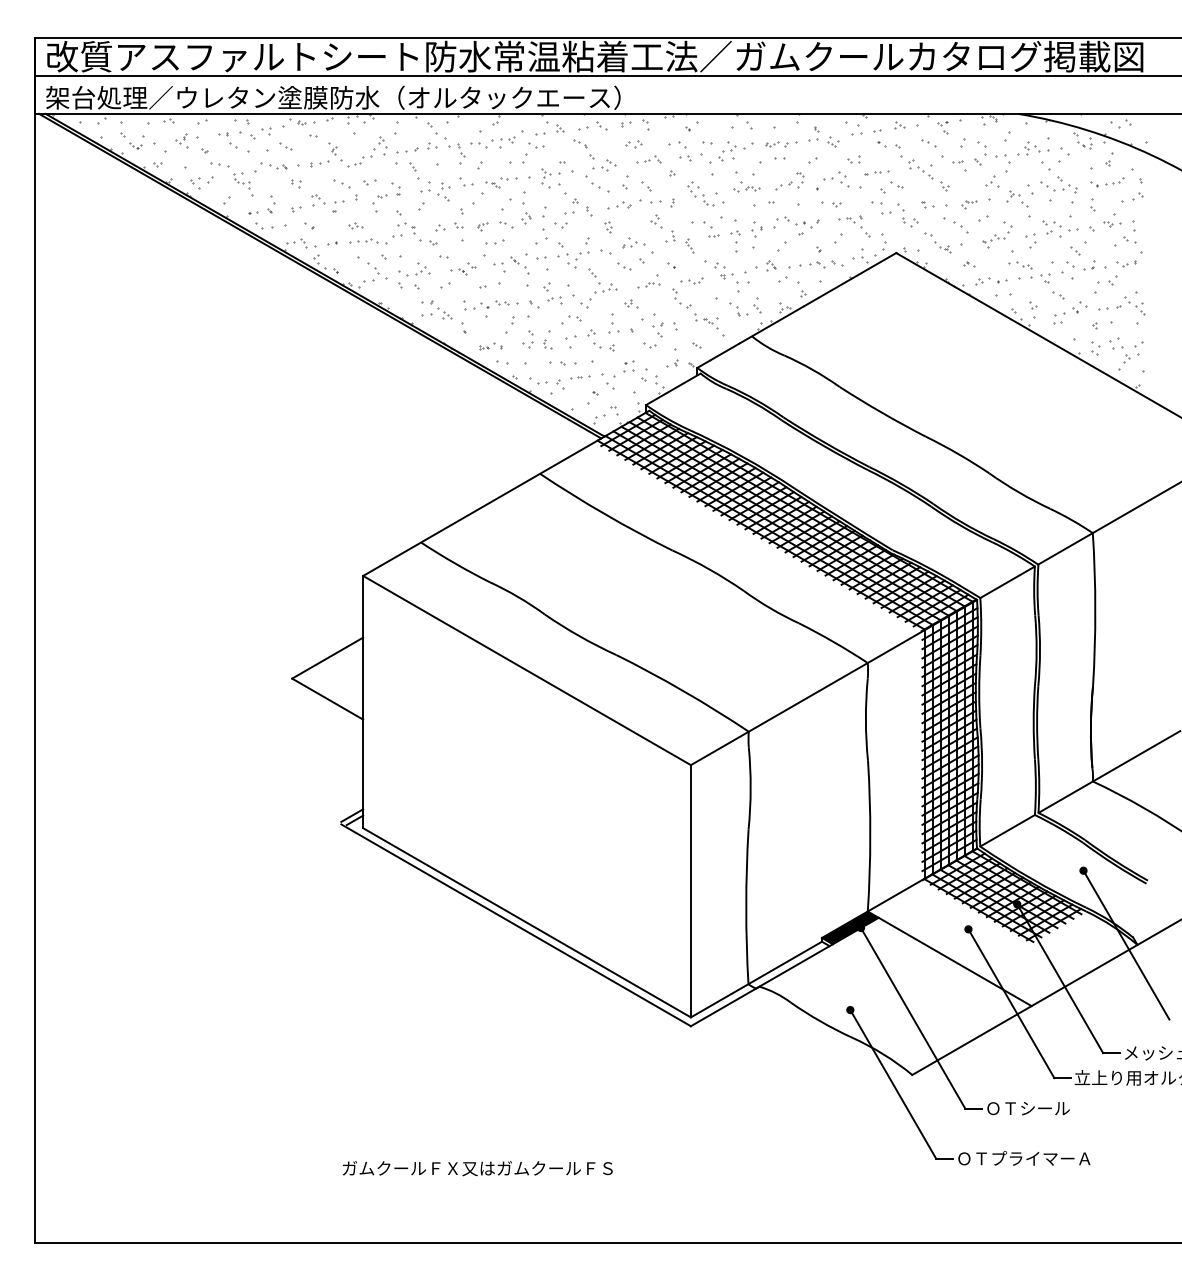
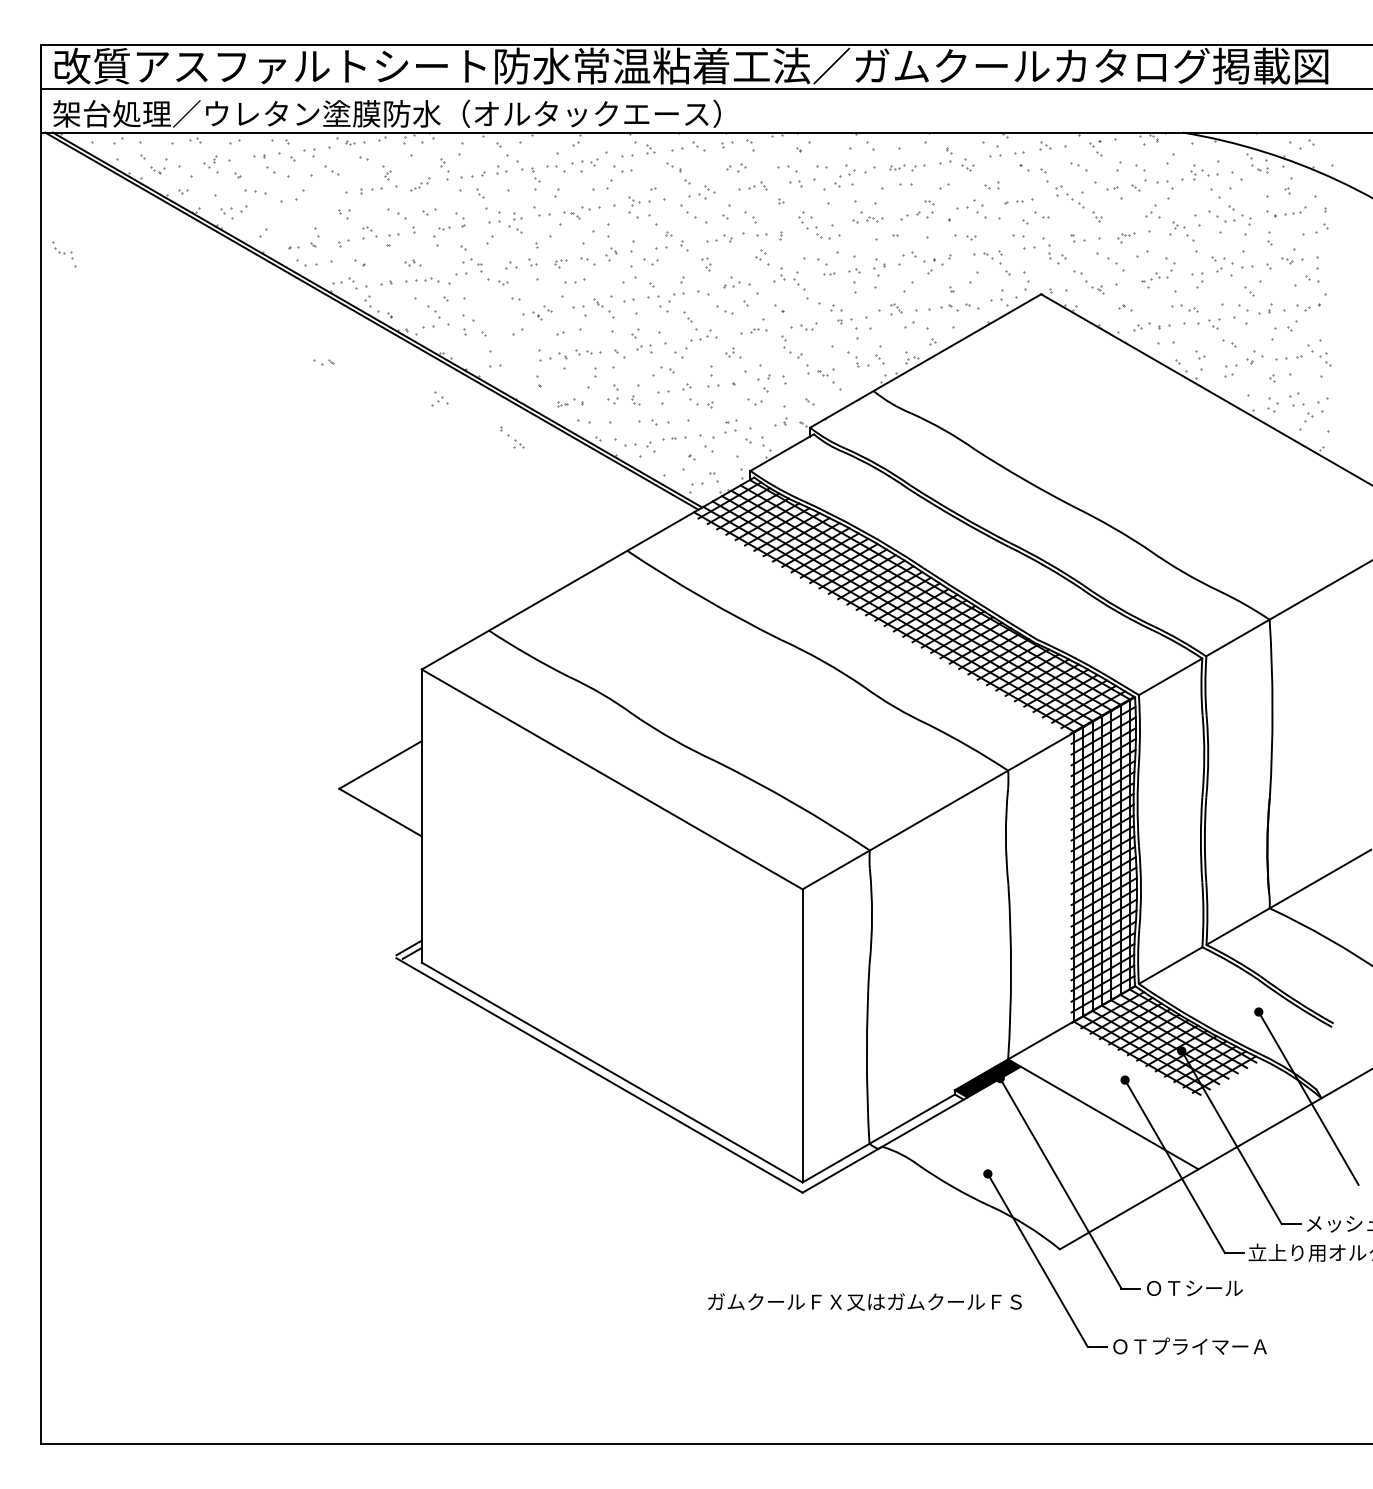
part: (361, 158) -> (419, 184), size x0.6
part: (278, 167) -> (323, 362), moved
part: (243, 184) -> (64, 254), moved
part: (689, 246) -> (801, 286), size x1.6
part: (422, 268) -> (439, 398), moved
part: (441, 310) -> (512, 437), moved
text: (477, 1168) -> (864, 1301), moved

